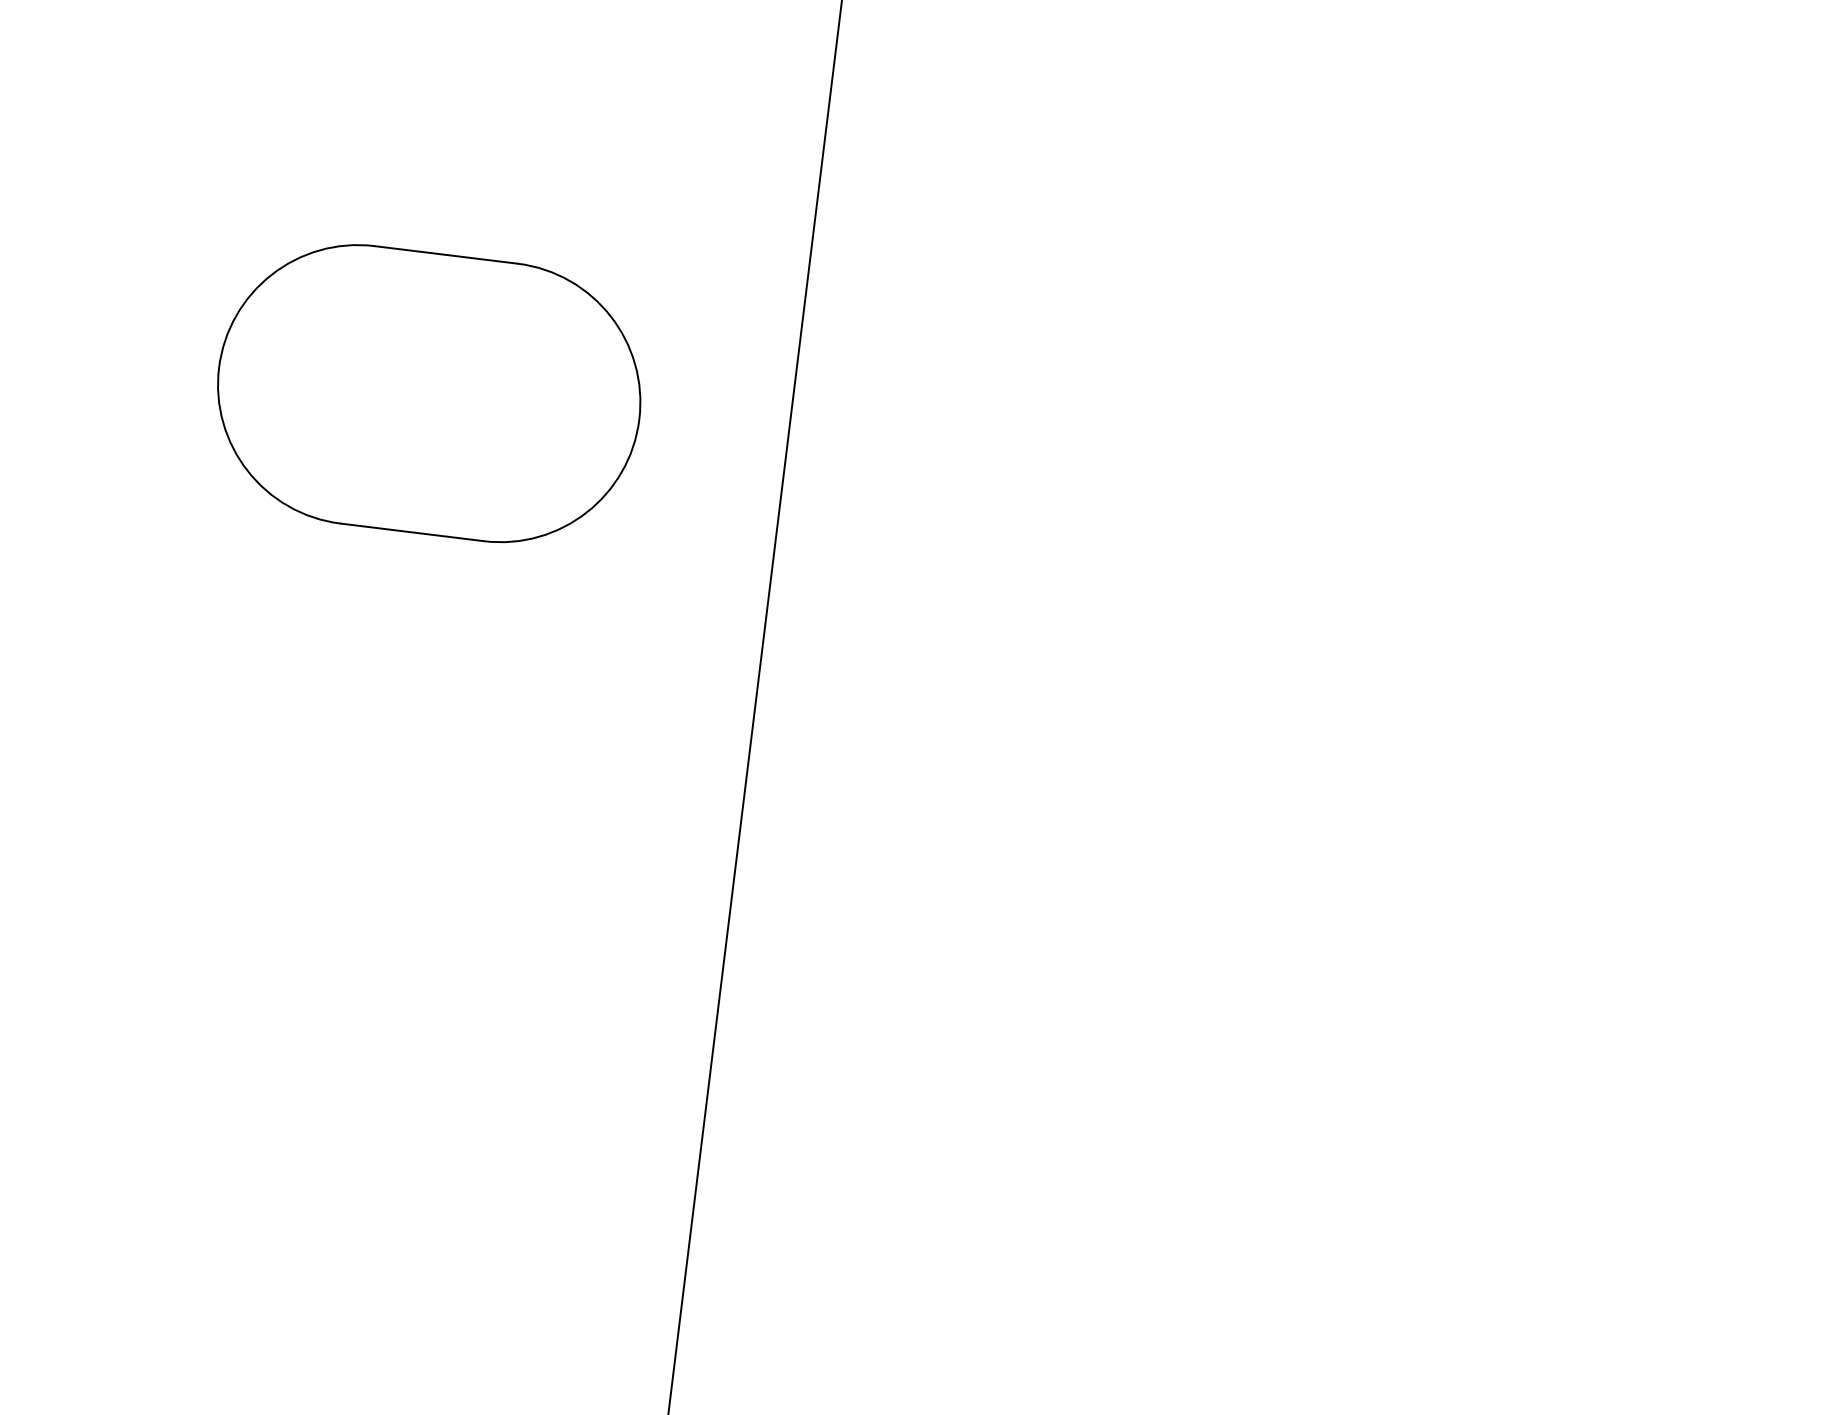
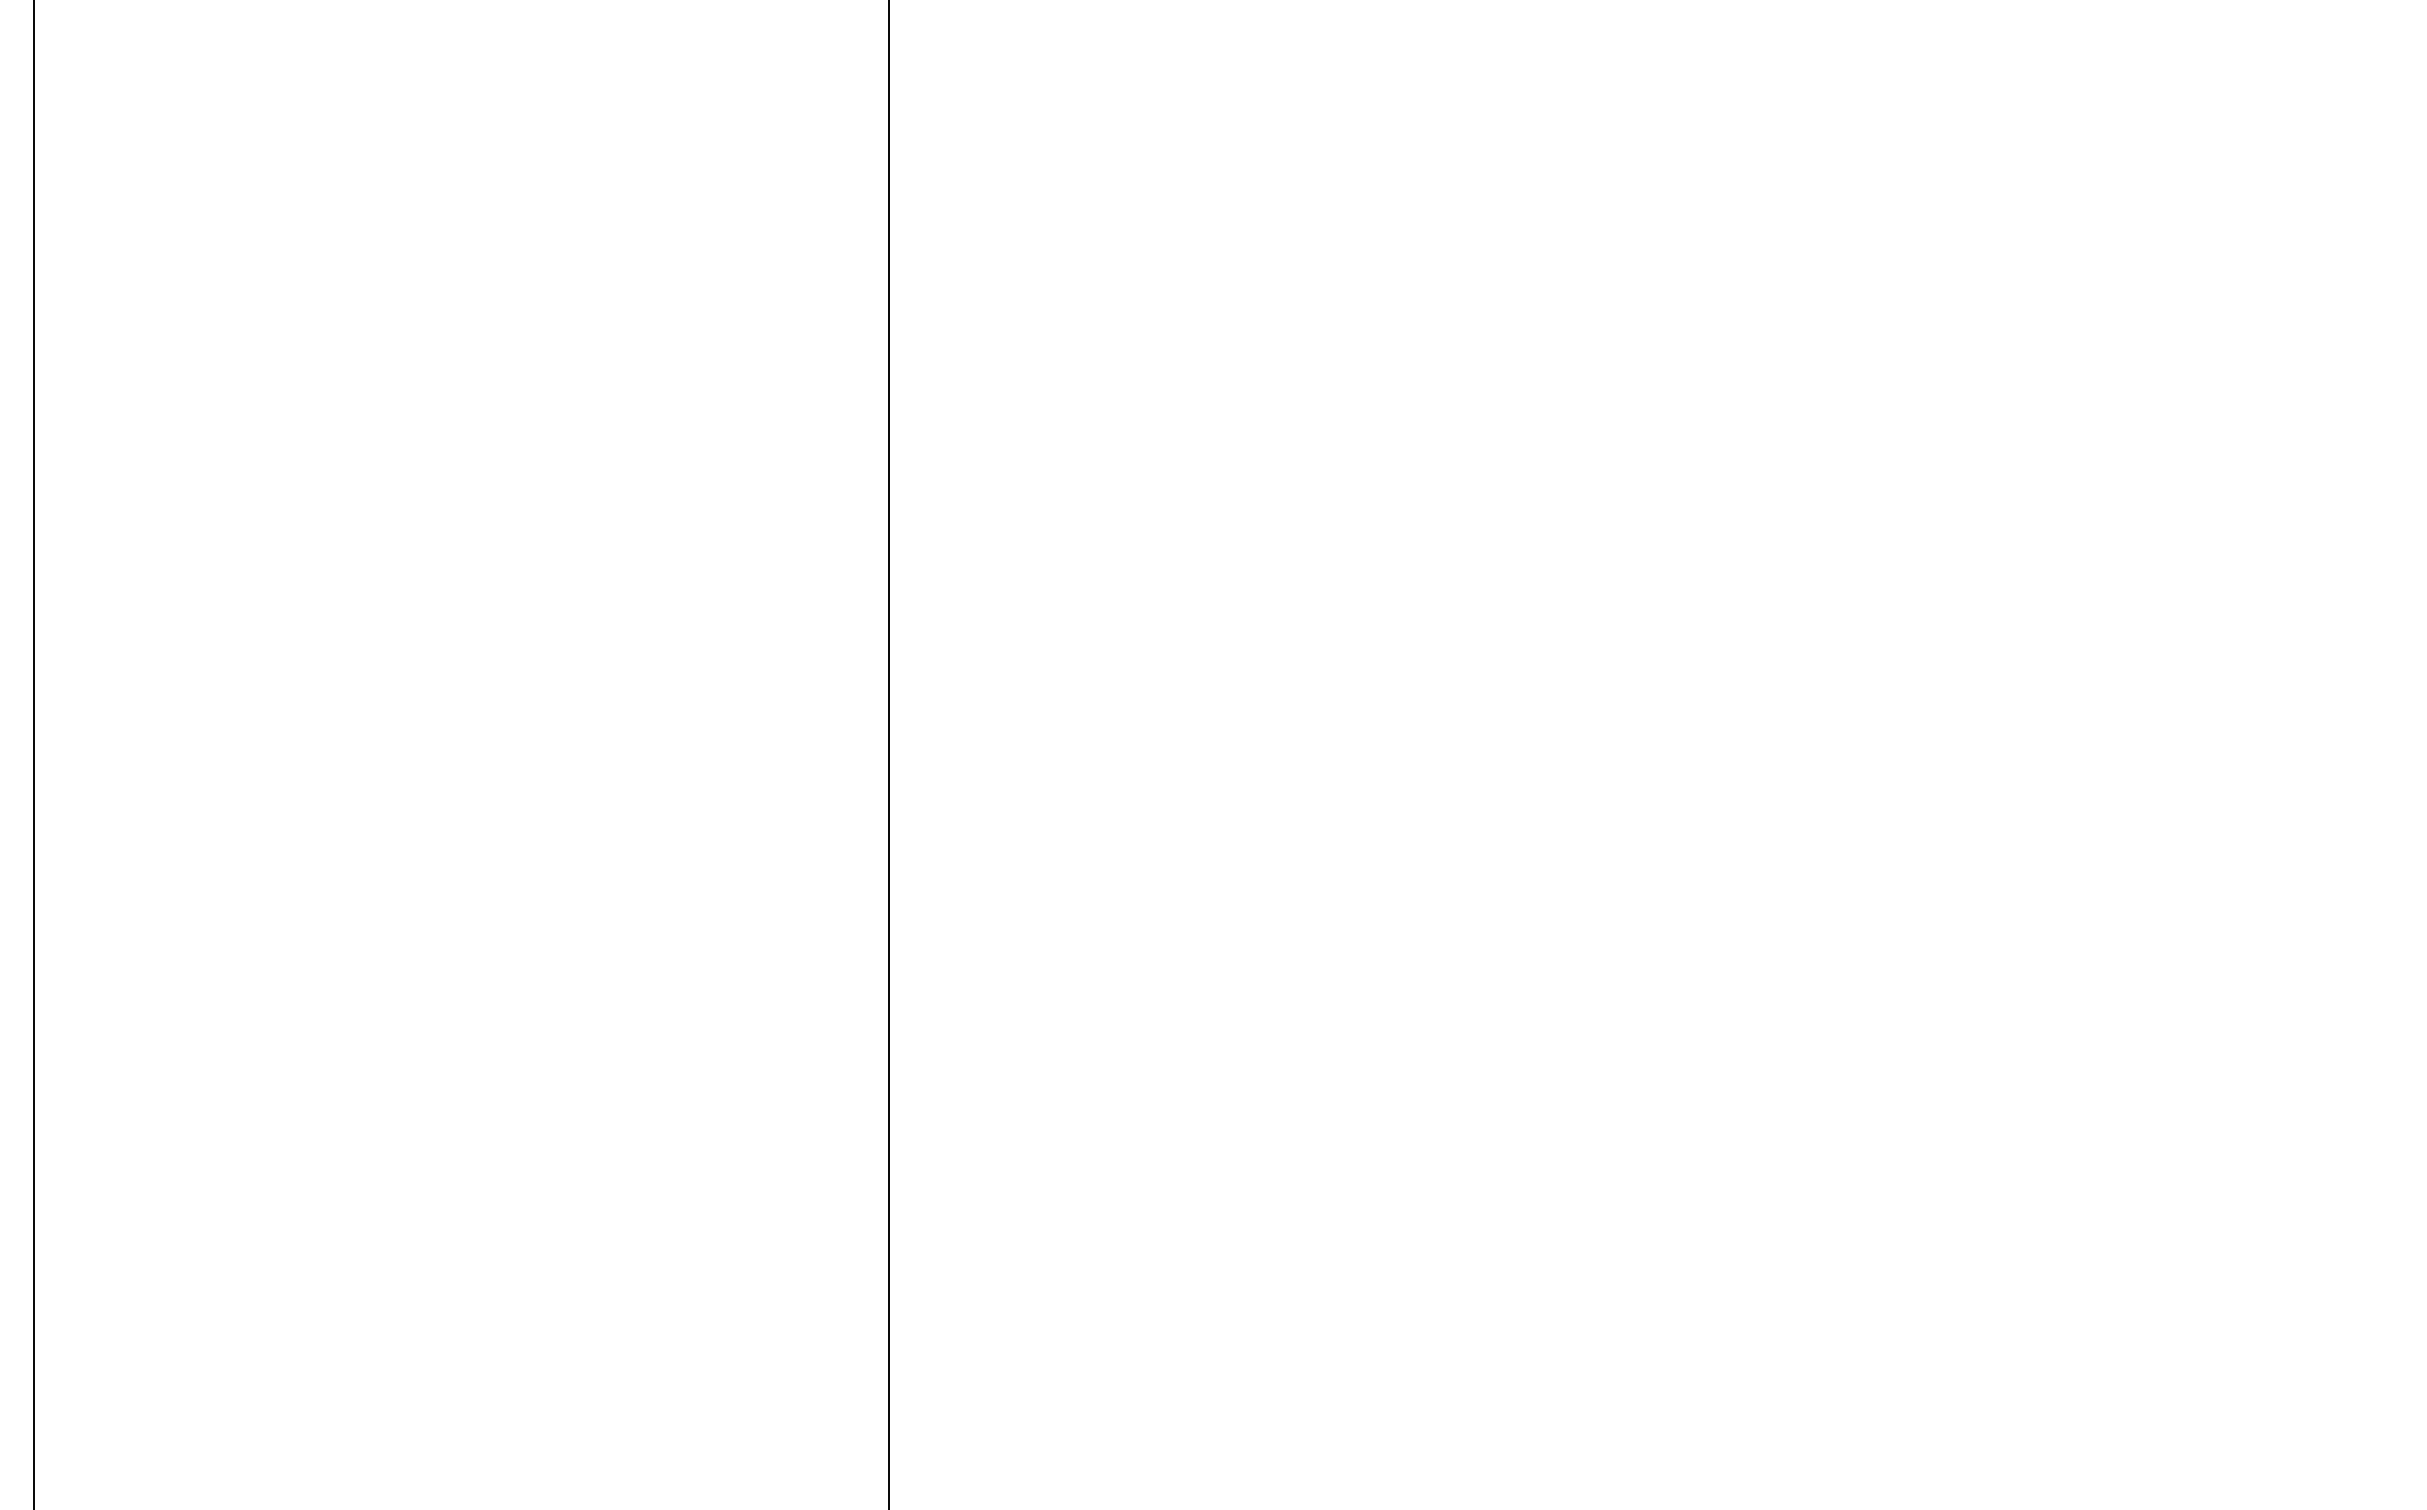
part: (429, 393) -> (527, 448), removed

